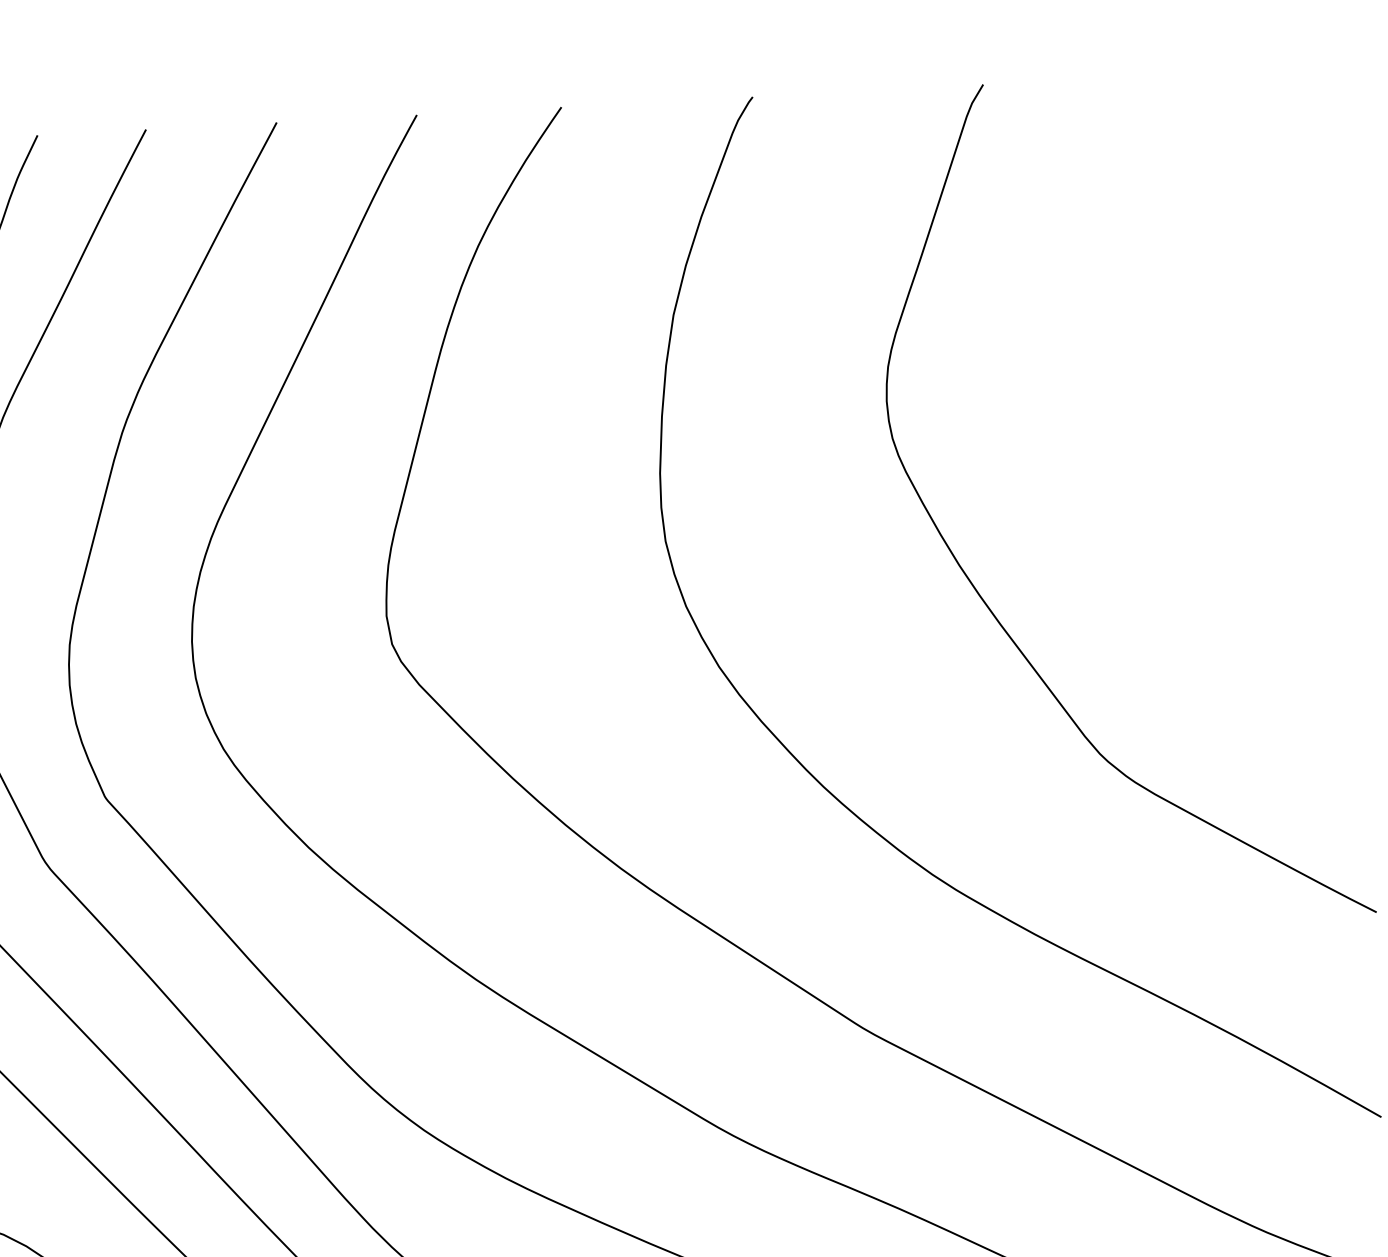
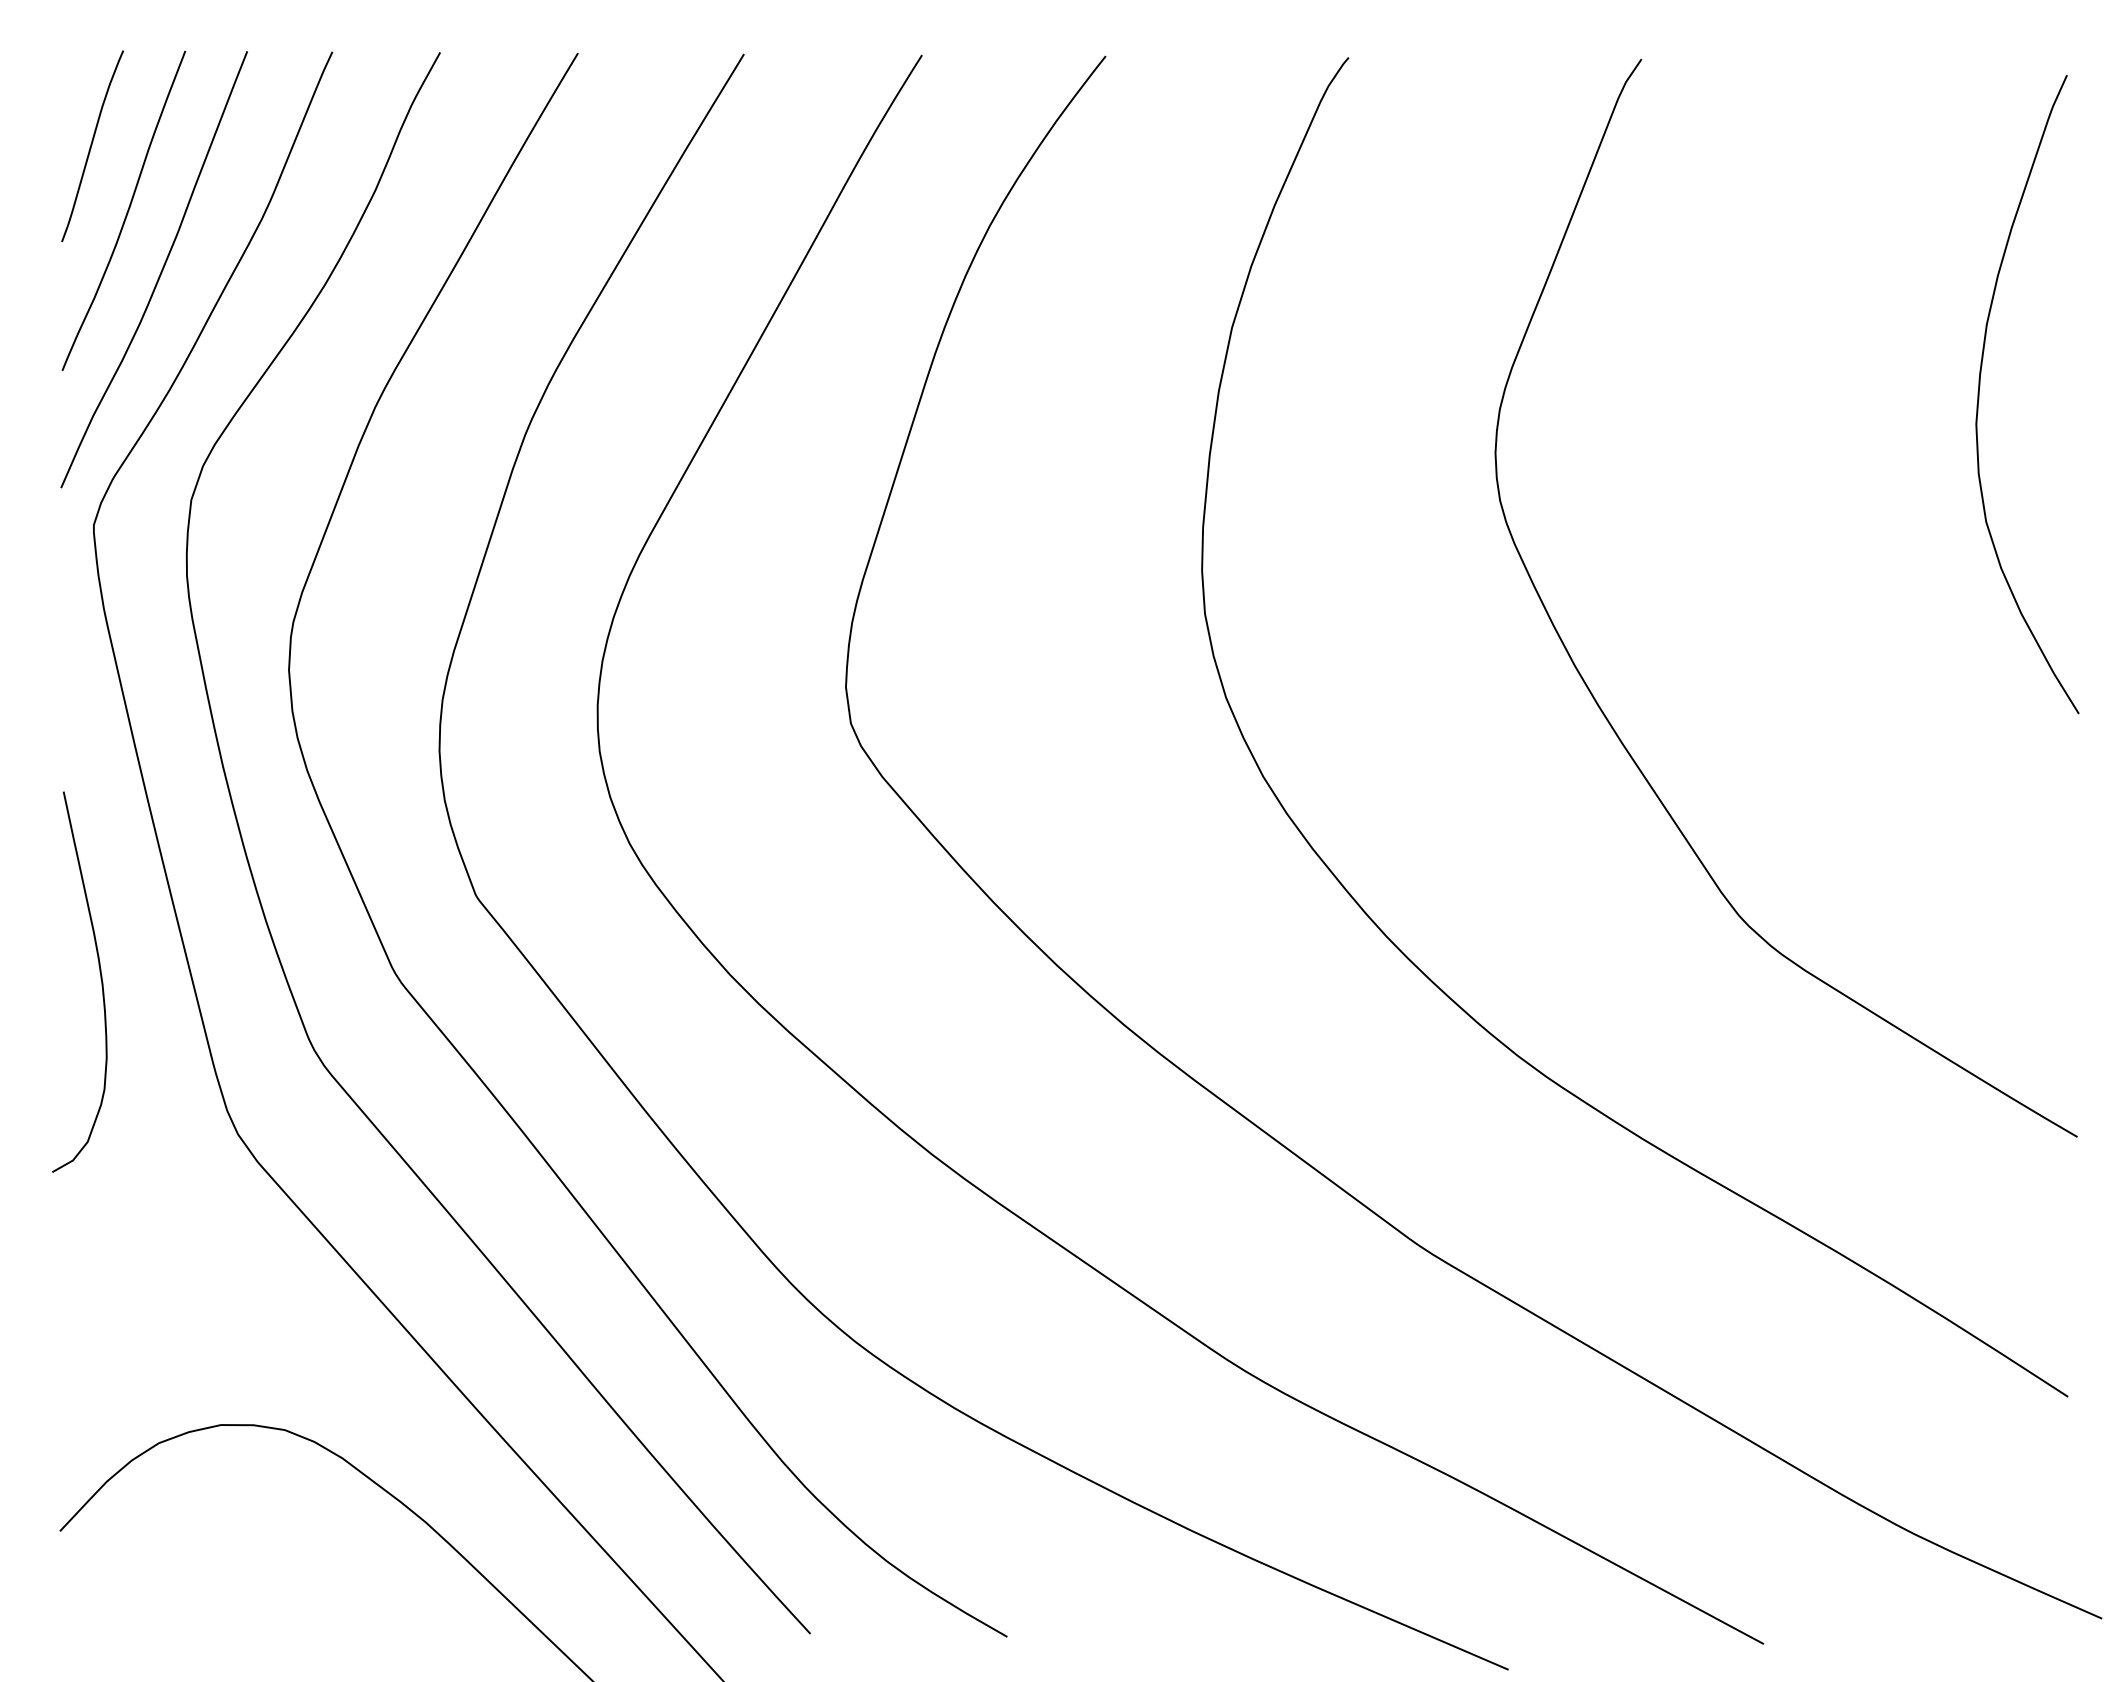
curve: (1265, 326) -> (1980, 386), added

